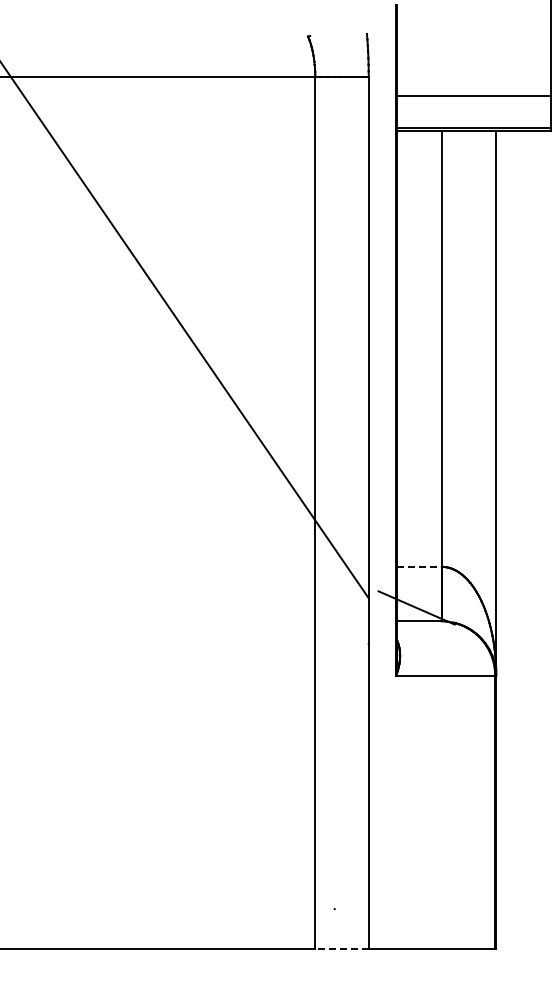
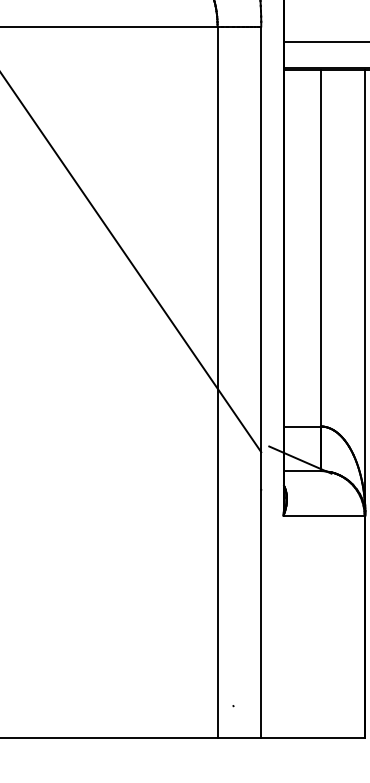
line: (419, 566) -> (302, 426), dashed -> solid
line: (342, 948) -> (239, 738), dashed -> solid

